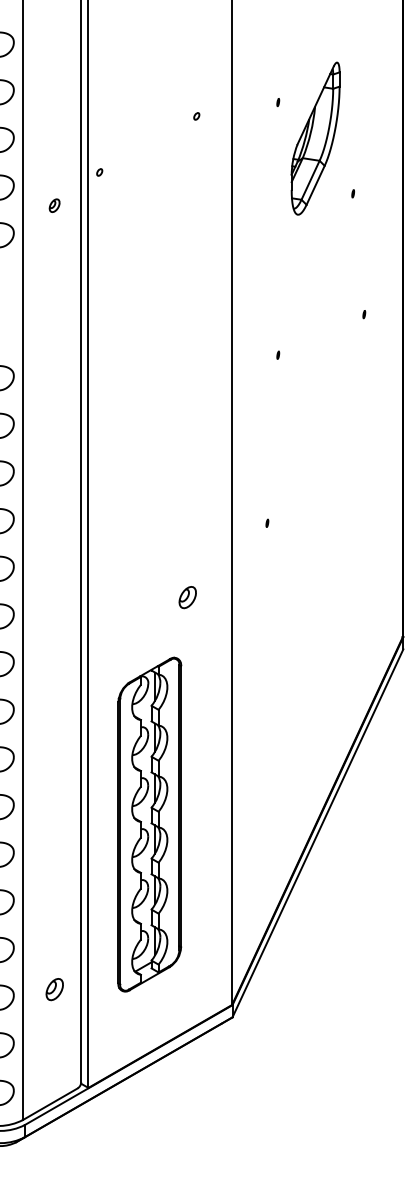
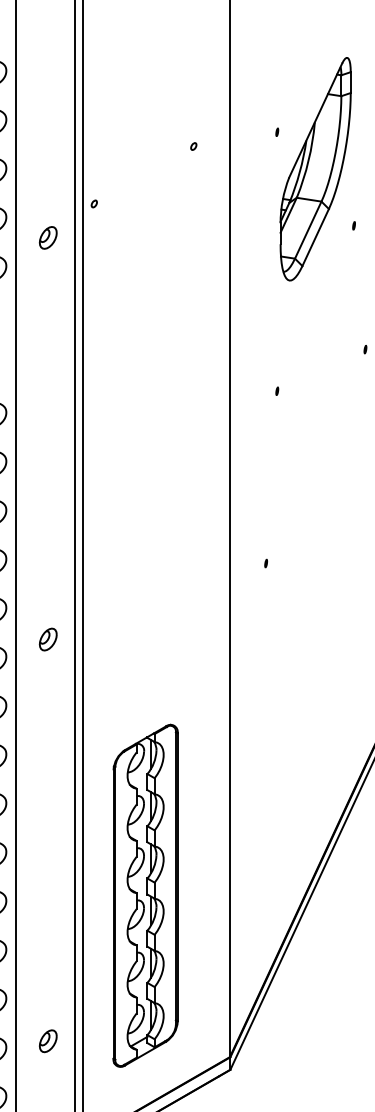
part: (315, 138) -> (315, 169), size x1.43
part: (54, 205) -> (47, 237), size x1.67
part: (187, 597) -> (47, 639), moved
part: (149, 824) -> (145, 895), moved

